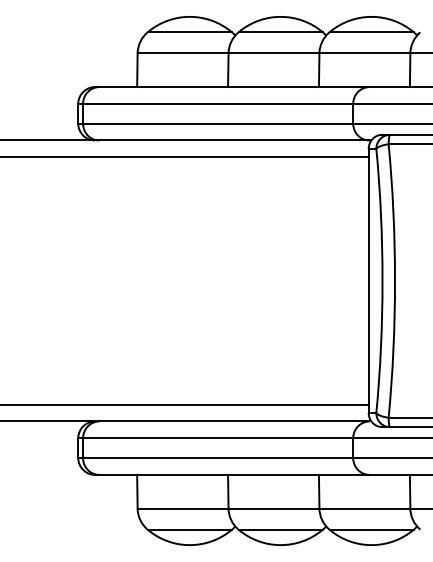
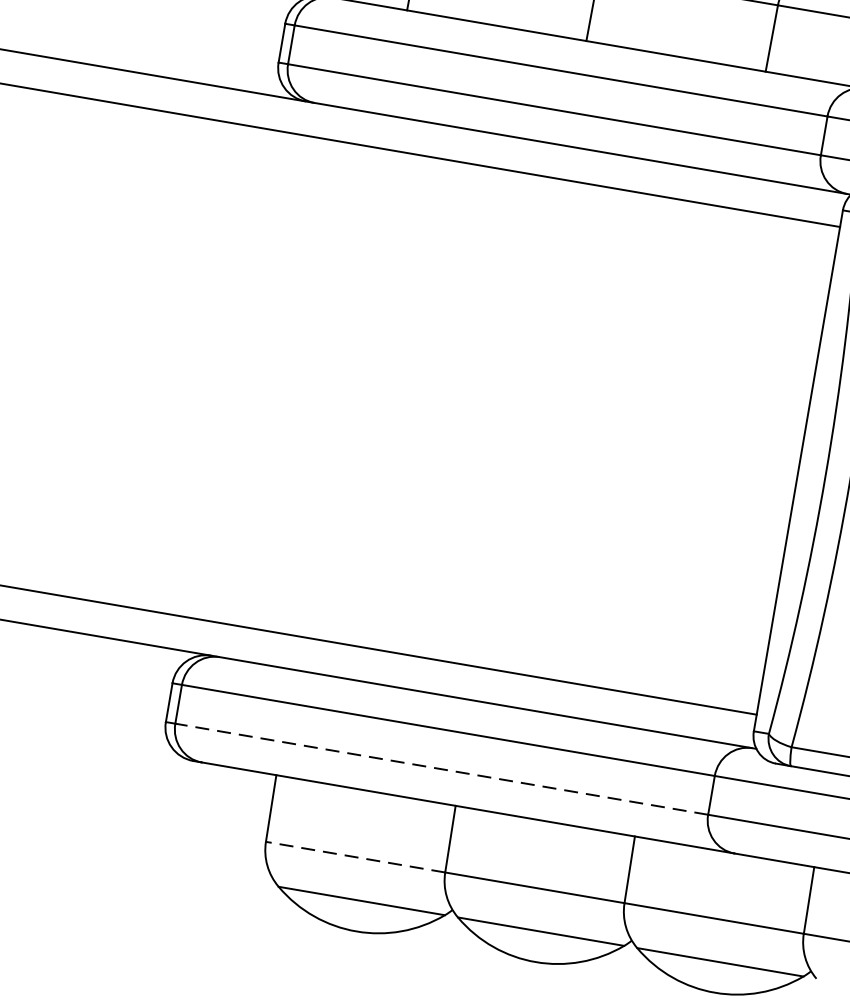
line: (217, 458) -> (440, 769), solid -> dashed
line: (182, 508) -> (354, 856), solid -> dashed

